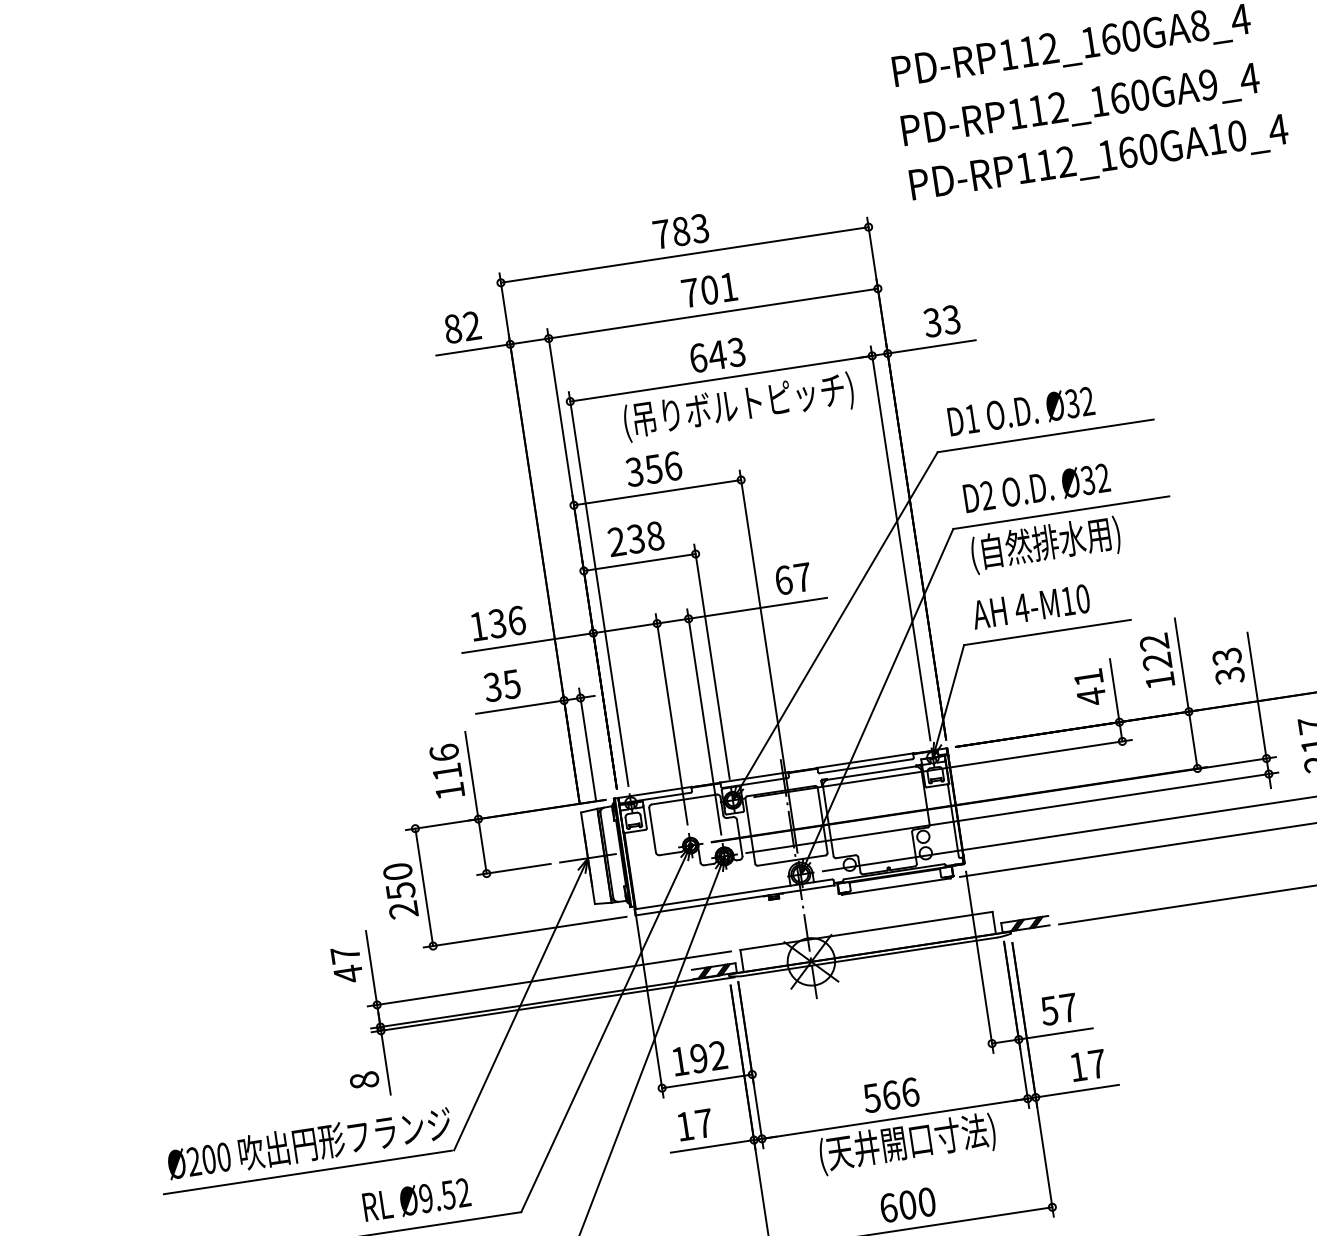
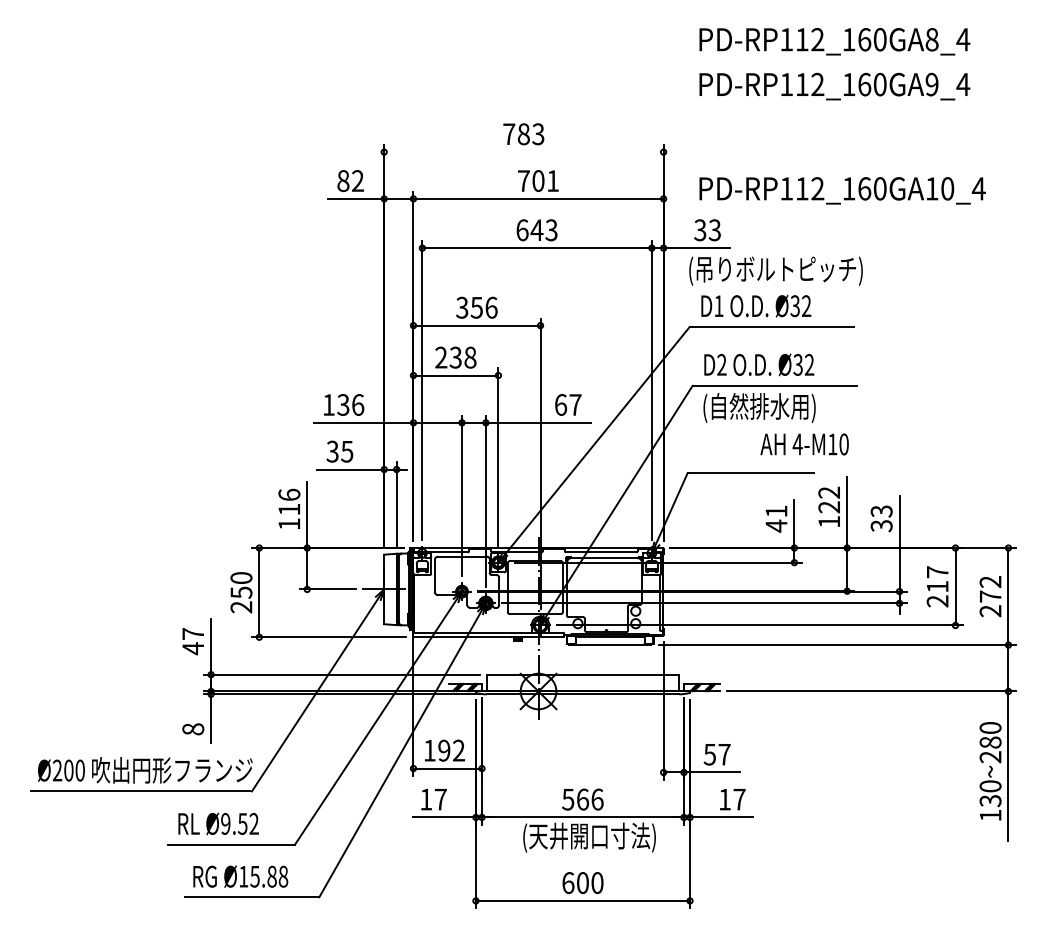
text: (1099, 159) -> (842, 190), moved
line: (684, 255) -> (523, 152), removed
text: (738, 406) -> (775, 270), moved
text: (1030, 606) -> (804, 444), moved

